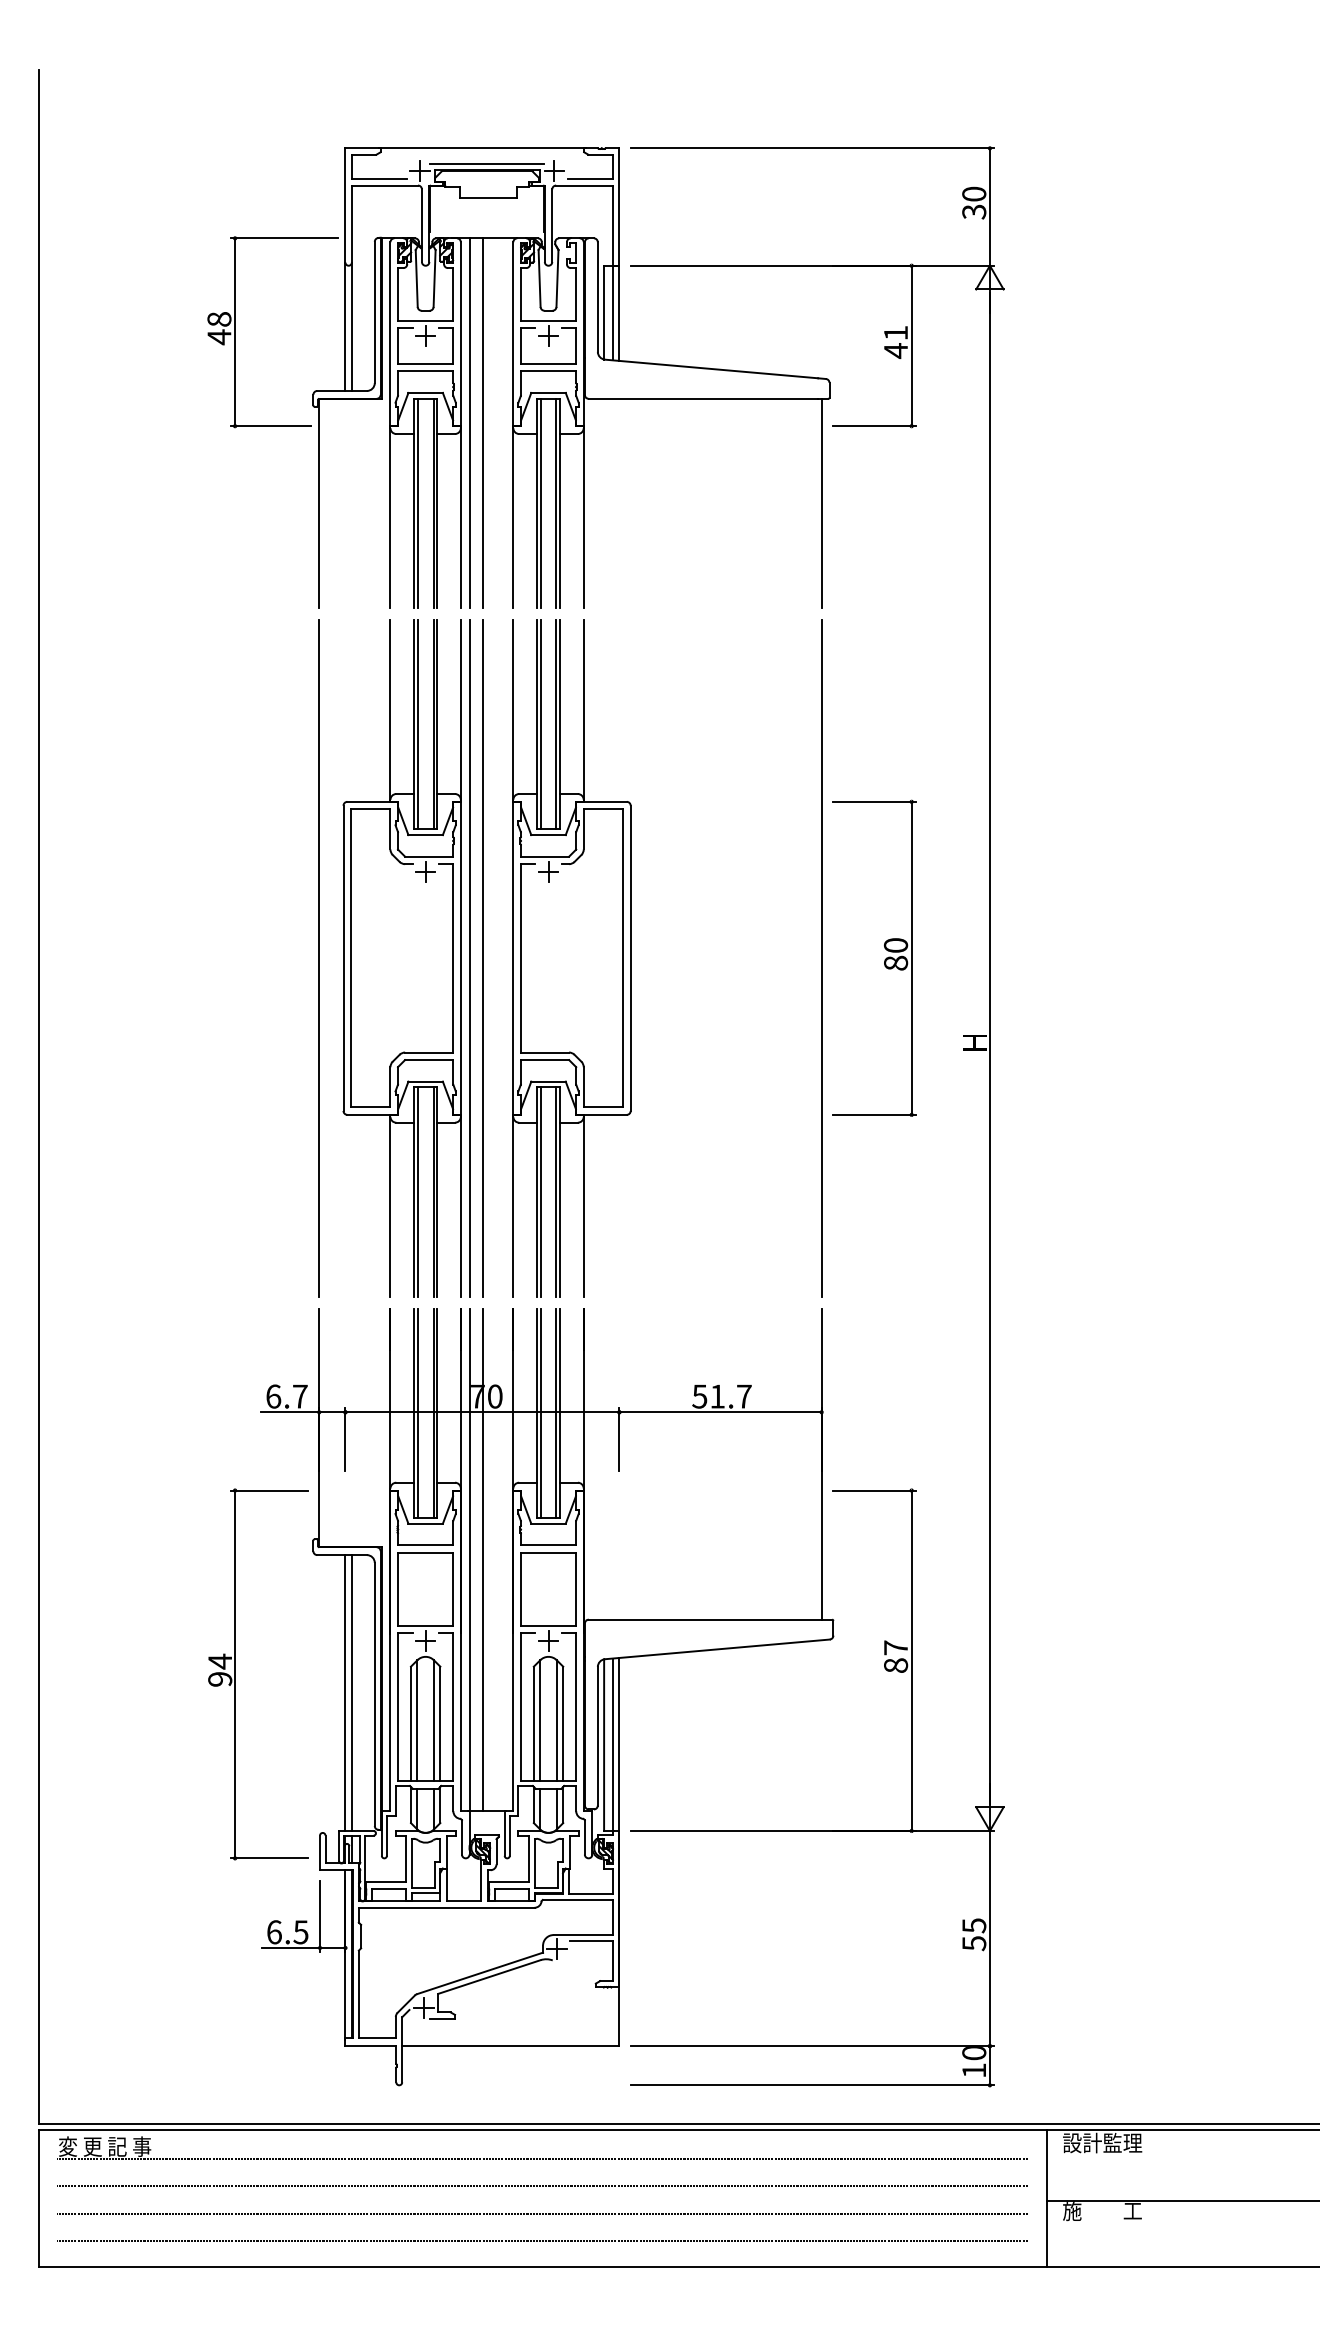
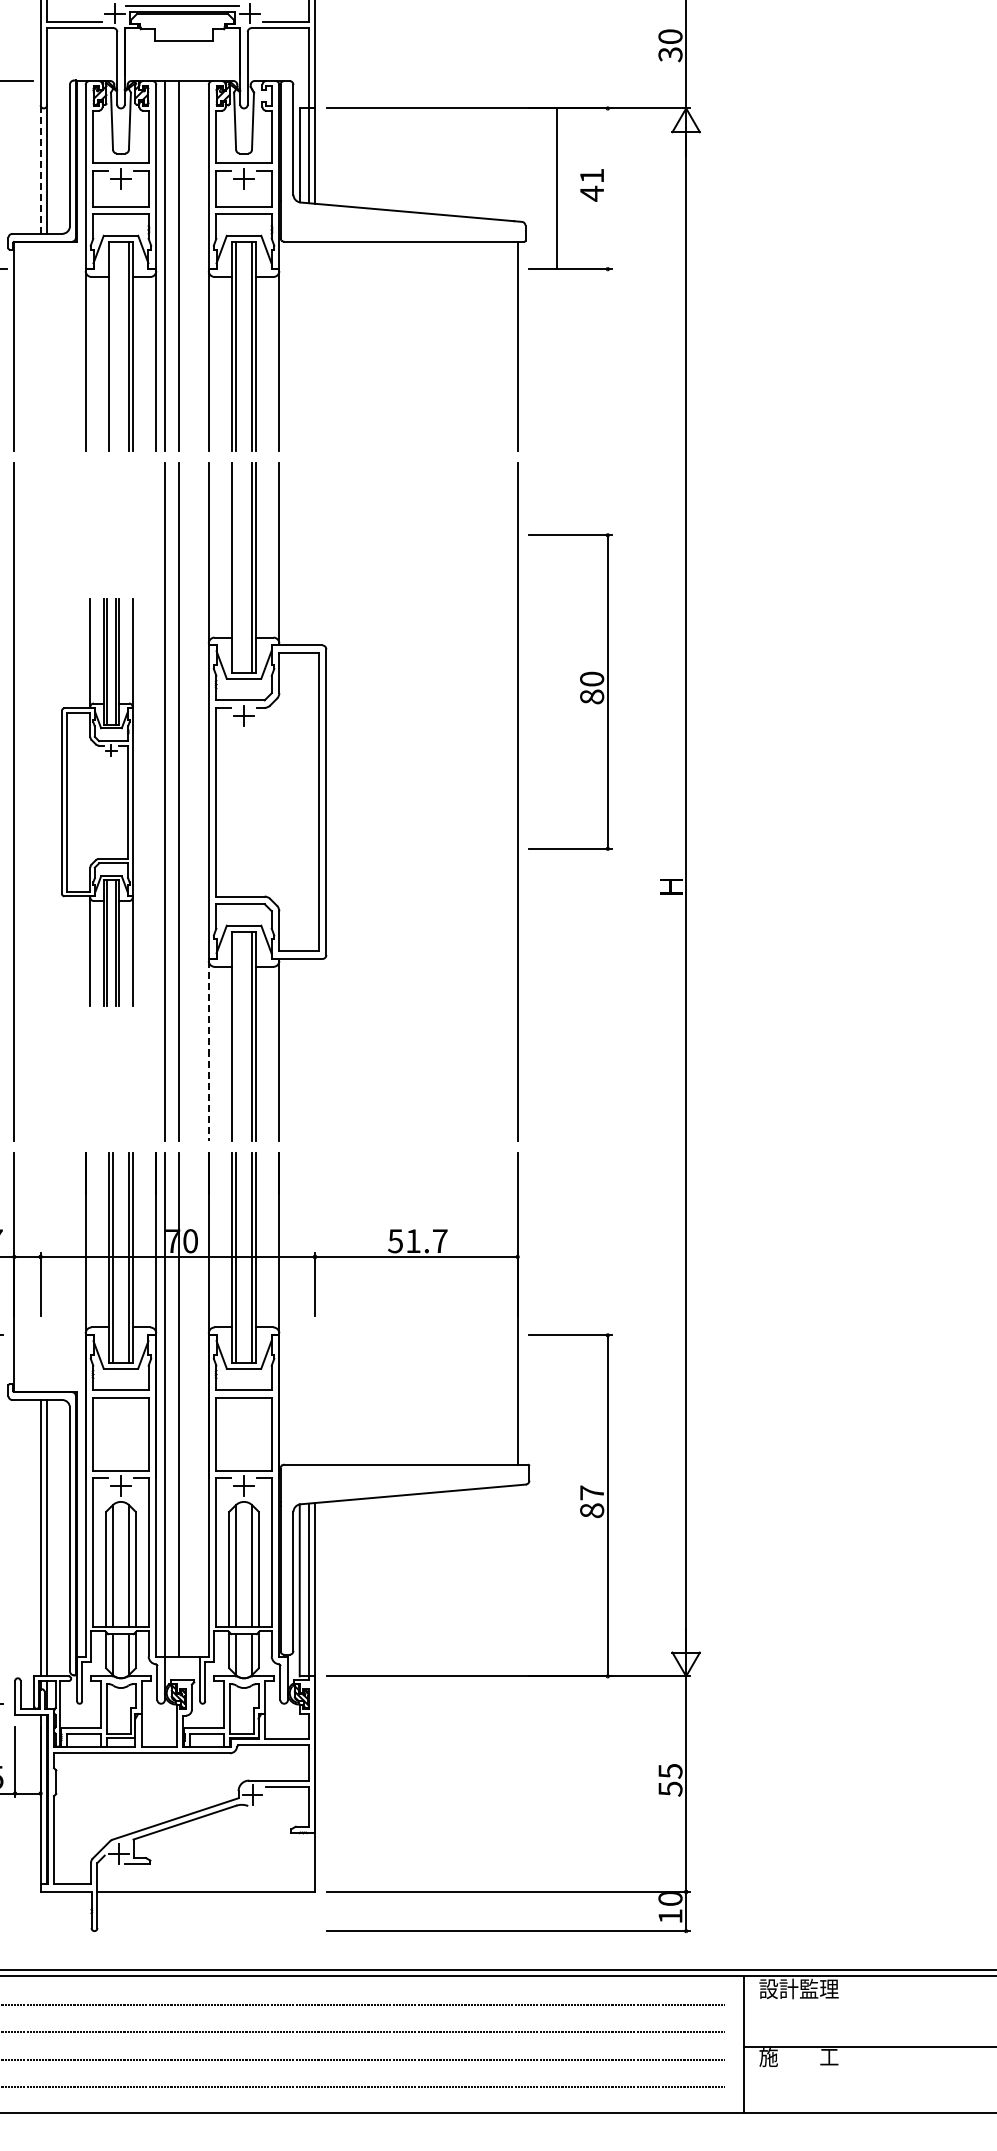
line: (345, 326) -> (40, 169), solid -> dashed
line: (911, 345) -> (556, 188), moved
line: (417, 503) -> (112, 346), removed
line: (540, 724) -> (236, 567), removed
part: (401, 958) -> (96, 802), size x0.6
part: (884, 959) -> (580, 693), moved
line: (540, 1191) -> (236, 1035), removed
line: (513, 1207) -> (208, 1051), solid -> dashed

